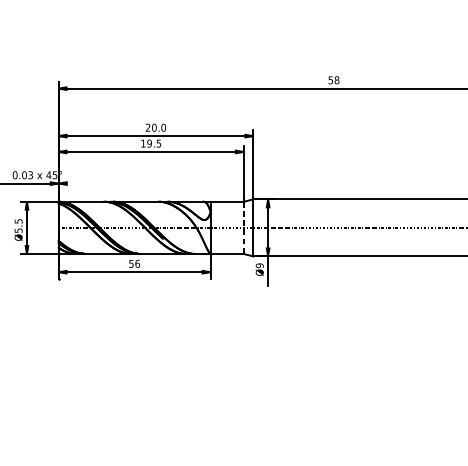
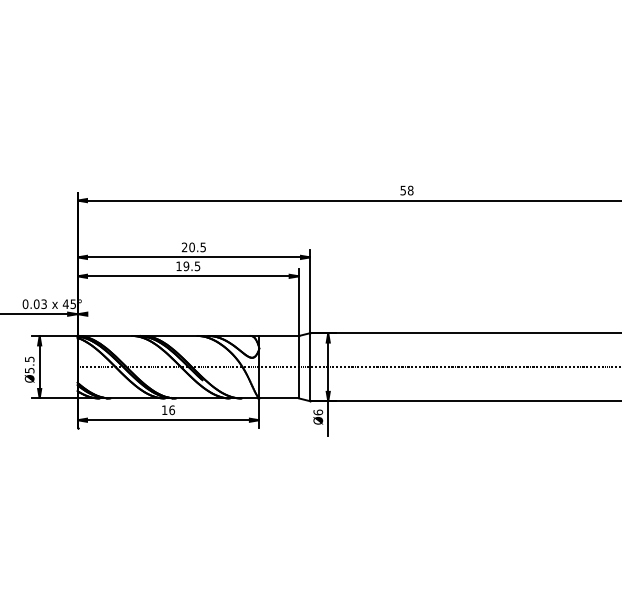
text: (163, 127) -> (203, 247), 20.0 -> 20.5
line: (244, 228) -> (299, 367), dashed -> solid
text: (131, 264) -> (164, 410), 56 -> 16
text: (259, 265) -> (318, 412), Ø9 -> Ø6

